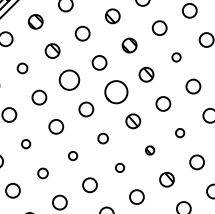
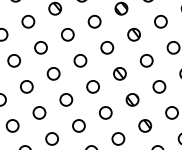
circle: (176, 57) -> (160, 21), size x1.67
circle: (22, 68) -> (28, 21), size x1.43
circle: (69, 80) -> (67, 34), size x0.71
part: (116, 91) -> (107, 47), size x0.62
circle: (179, 132) -> (158, 86), size x1.67
circle: (102, 138) -> (92, 86), size x1.43
circle: (25, 143) -> (26, 86), size x1.67
part: (149, 150) -> (132, 99), size x1.67
circle: (72, 155) -> (65, 99), size x1.67
circle: (119, 167) -> (105, 112), size x1.67
circle: (42, 173) -> (39, 112), size x1.43

